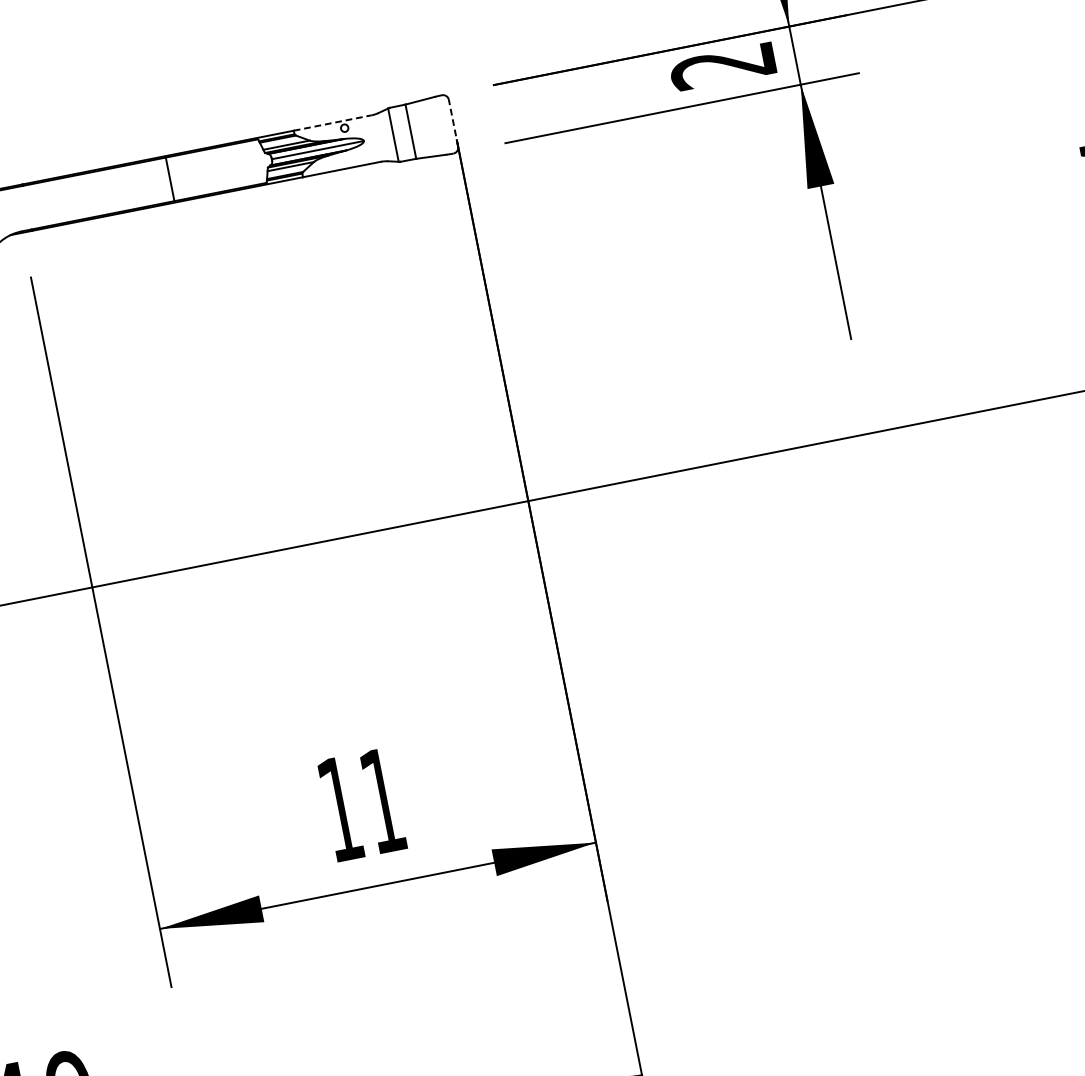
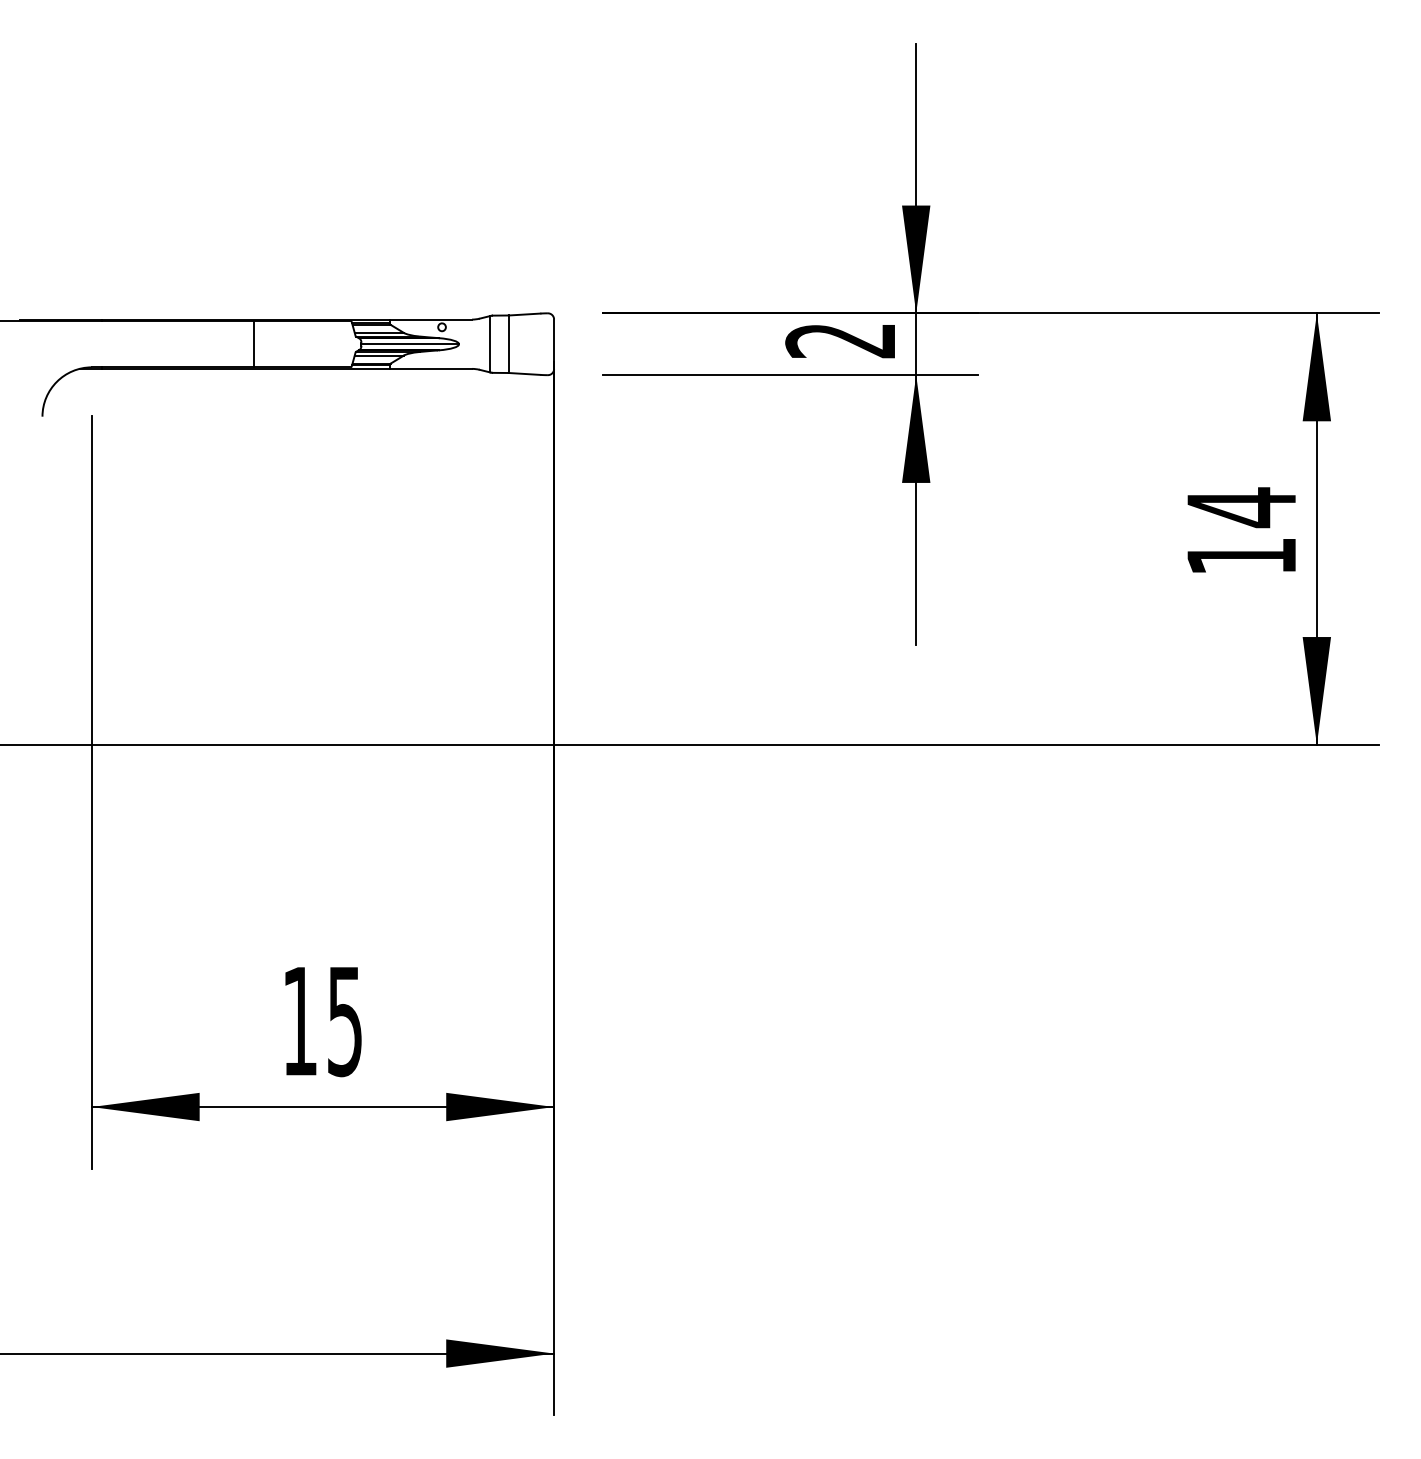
line: (333, 122) -> (431, 319), dashed -> solid
line: (453, 123) -> (554, 344), dashed -> solid
text: (382, 802) -> (344, 1022), 11 -> 15

